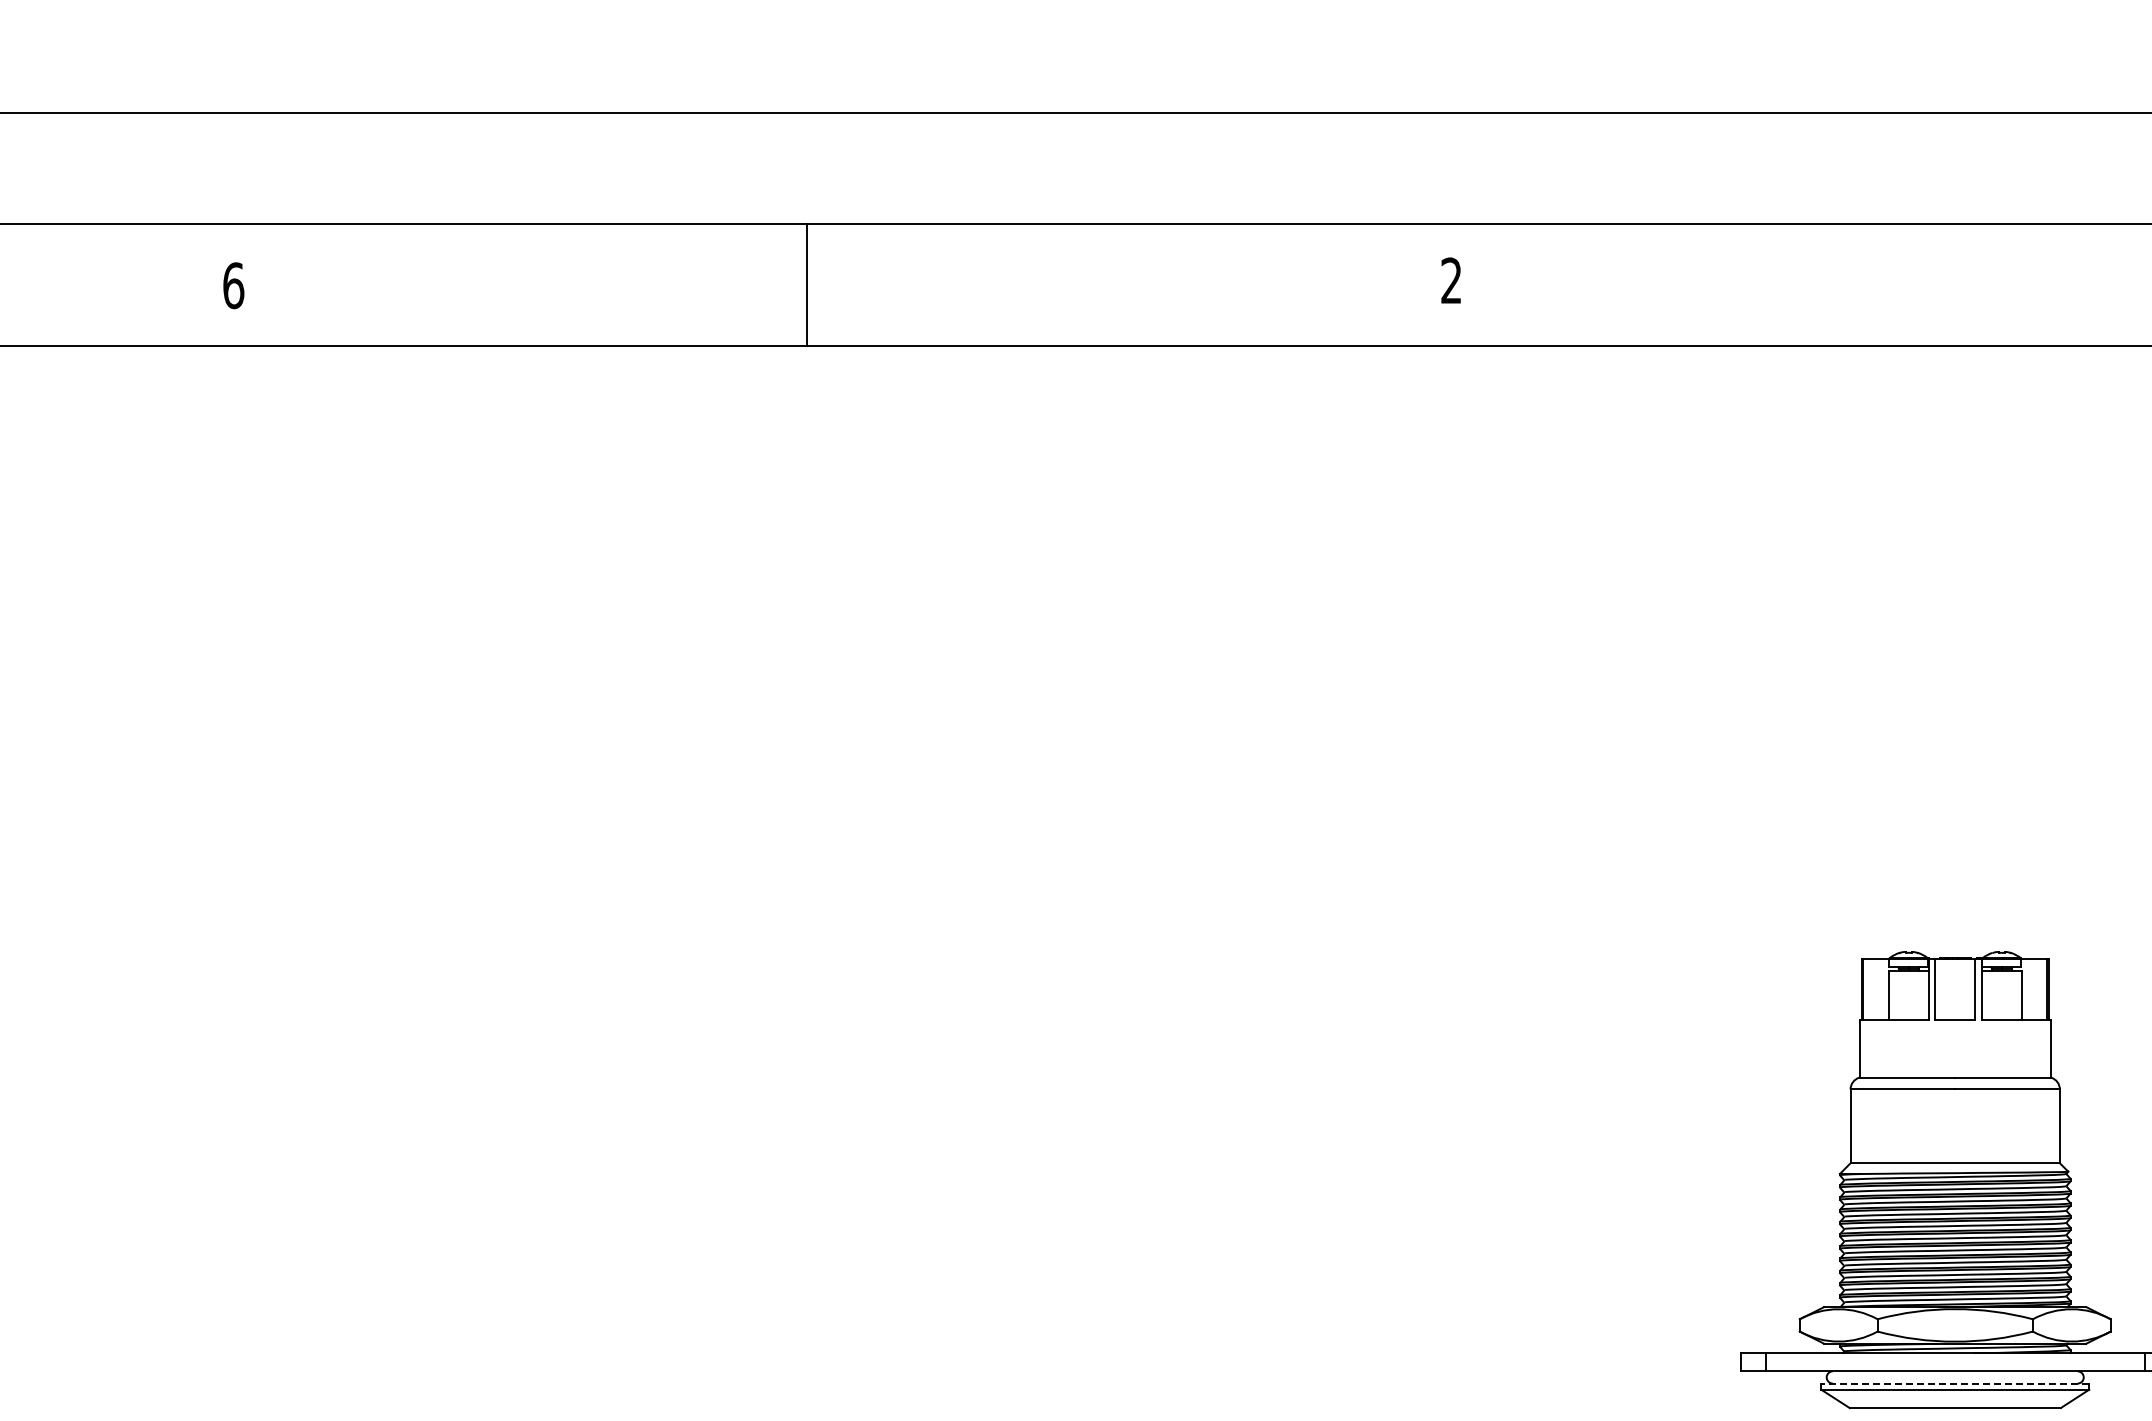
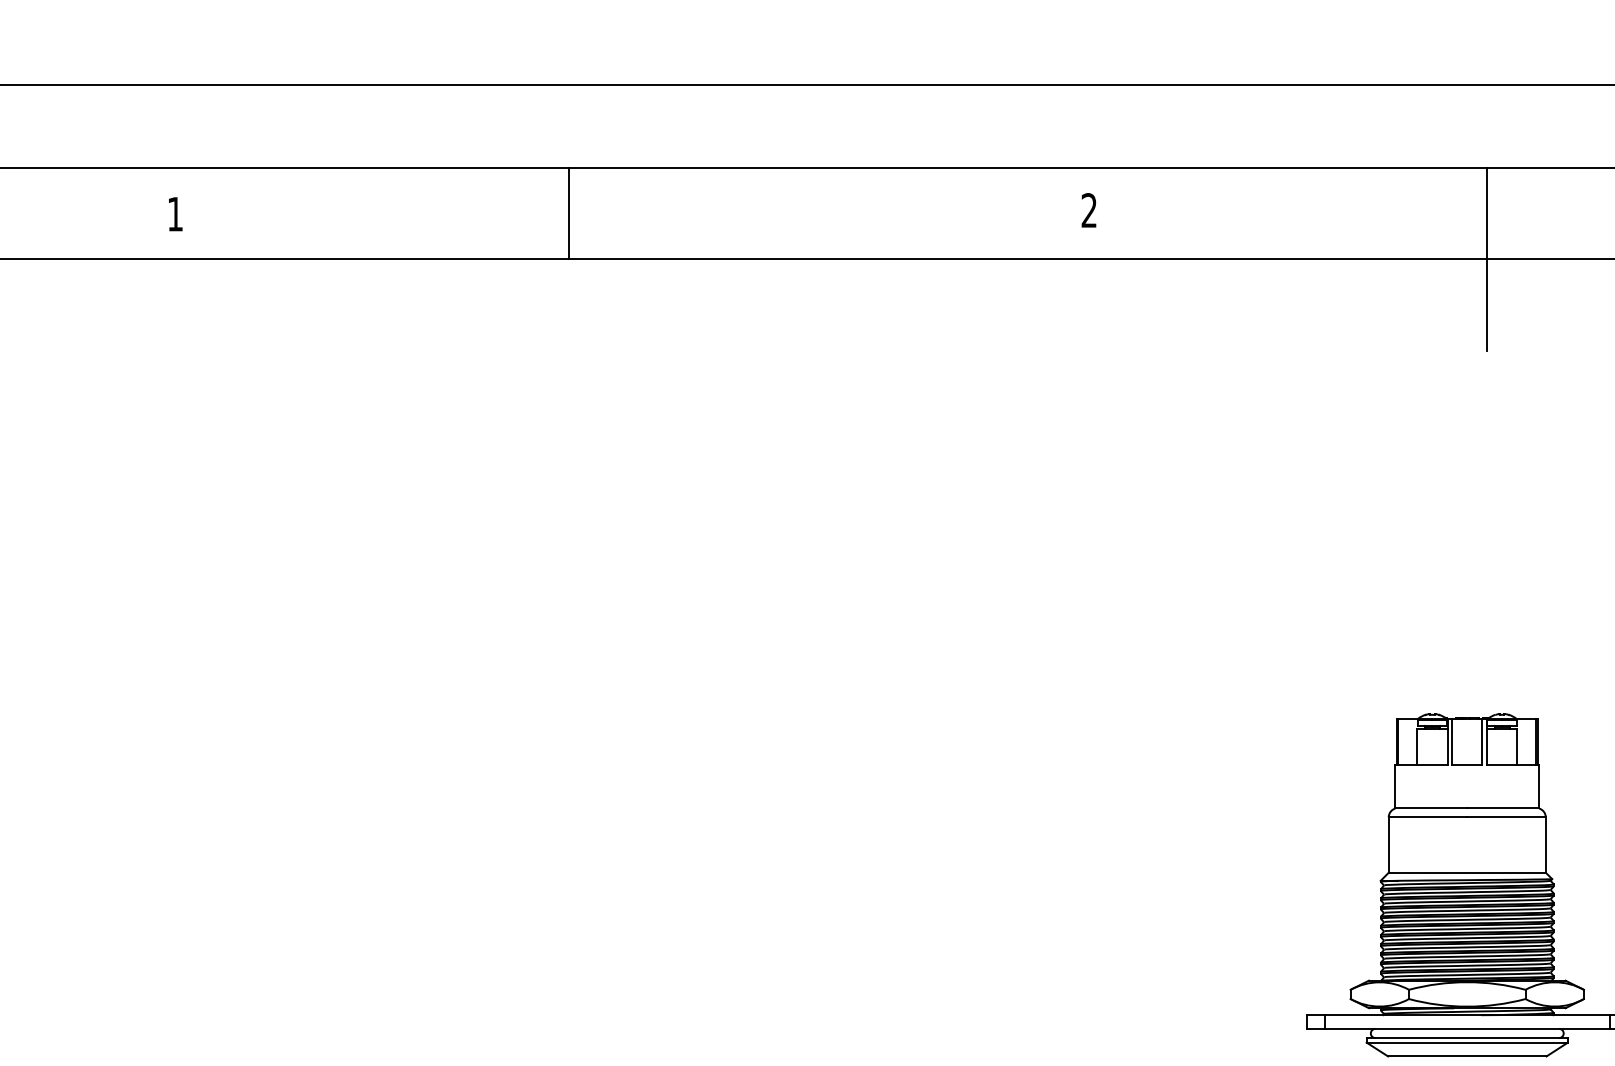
line: (806, 284) -> (568, 213), moved
text: (233, 285) -> (175, 214), 6 -> 1
line: (1981, 345) -> (1486, 259), added
line: (1954, 1383) -> (1466, 1038), dashed -> solid

